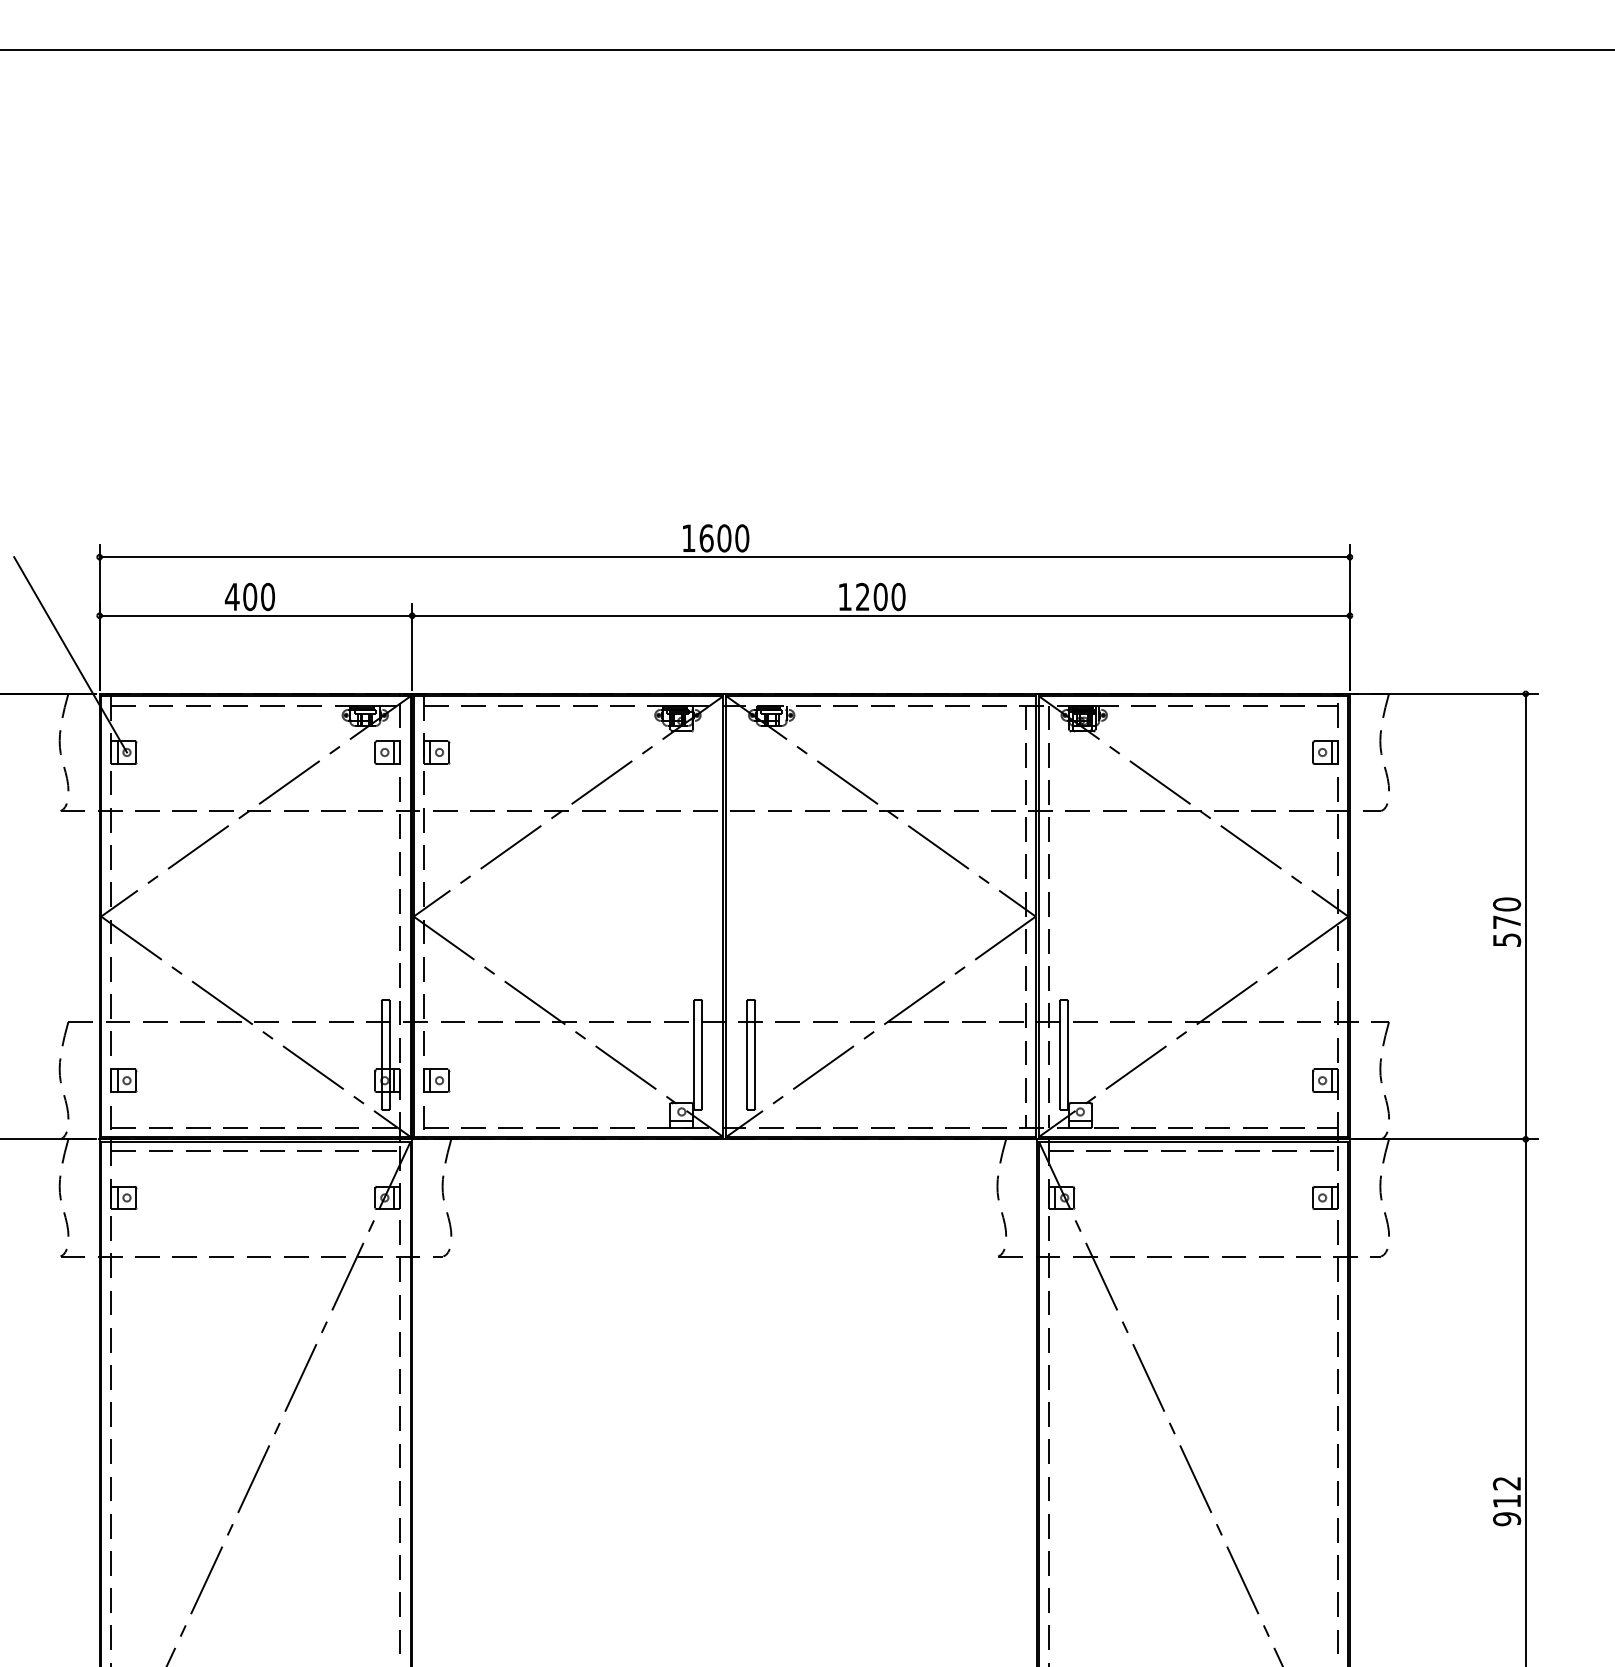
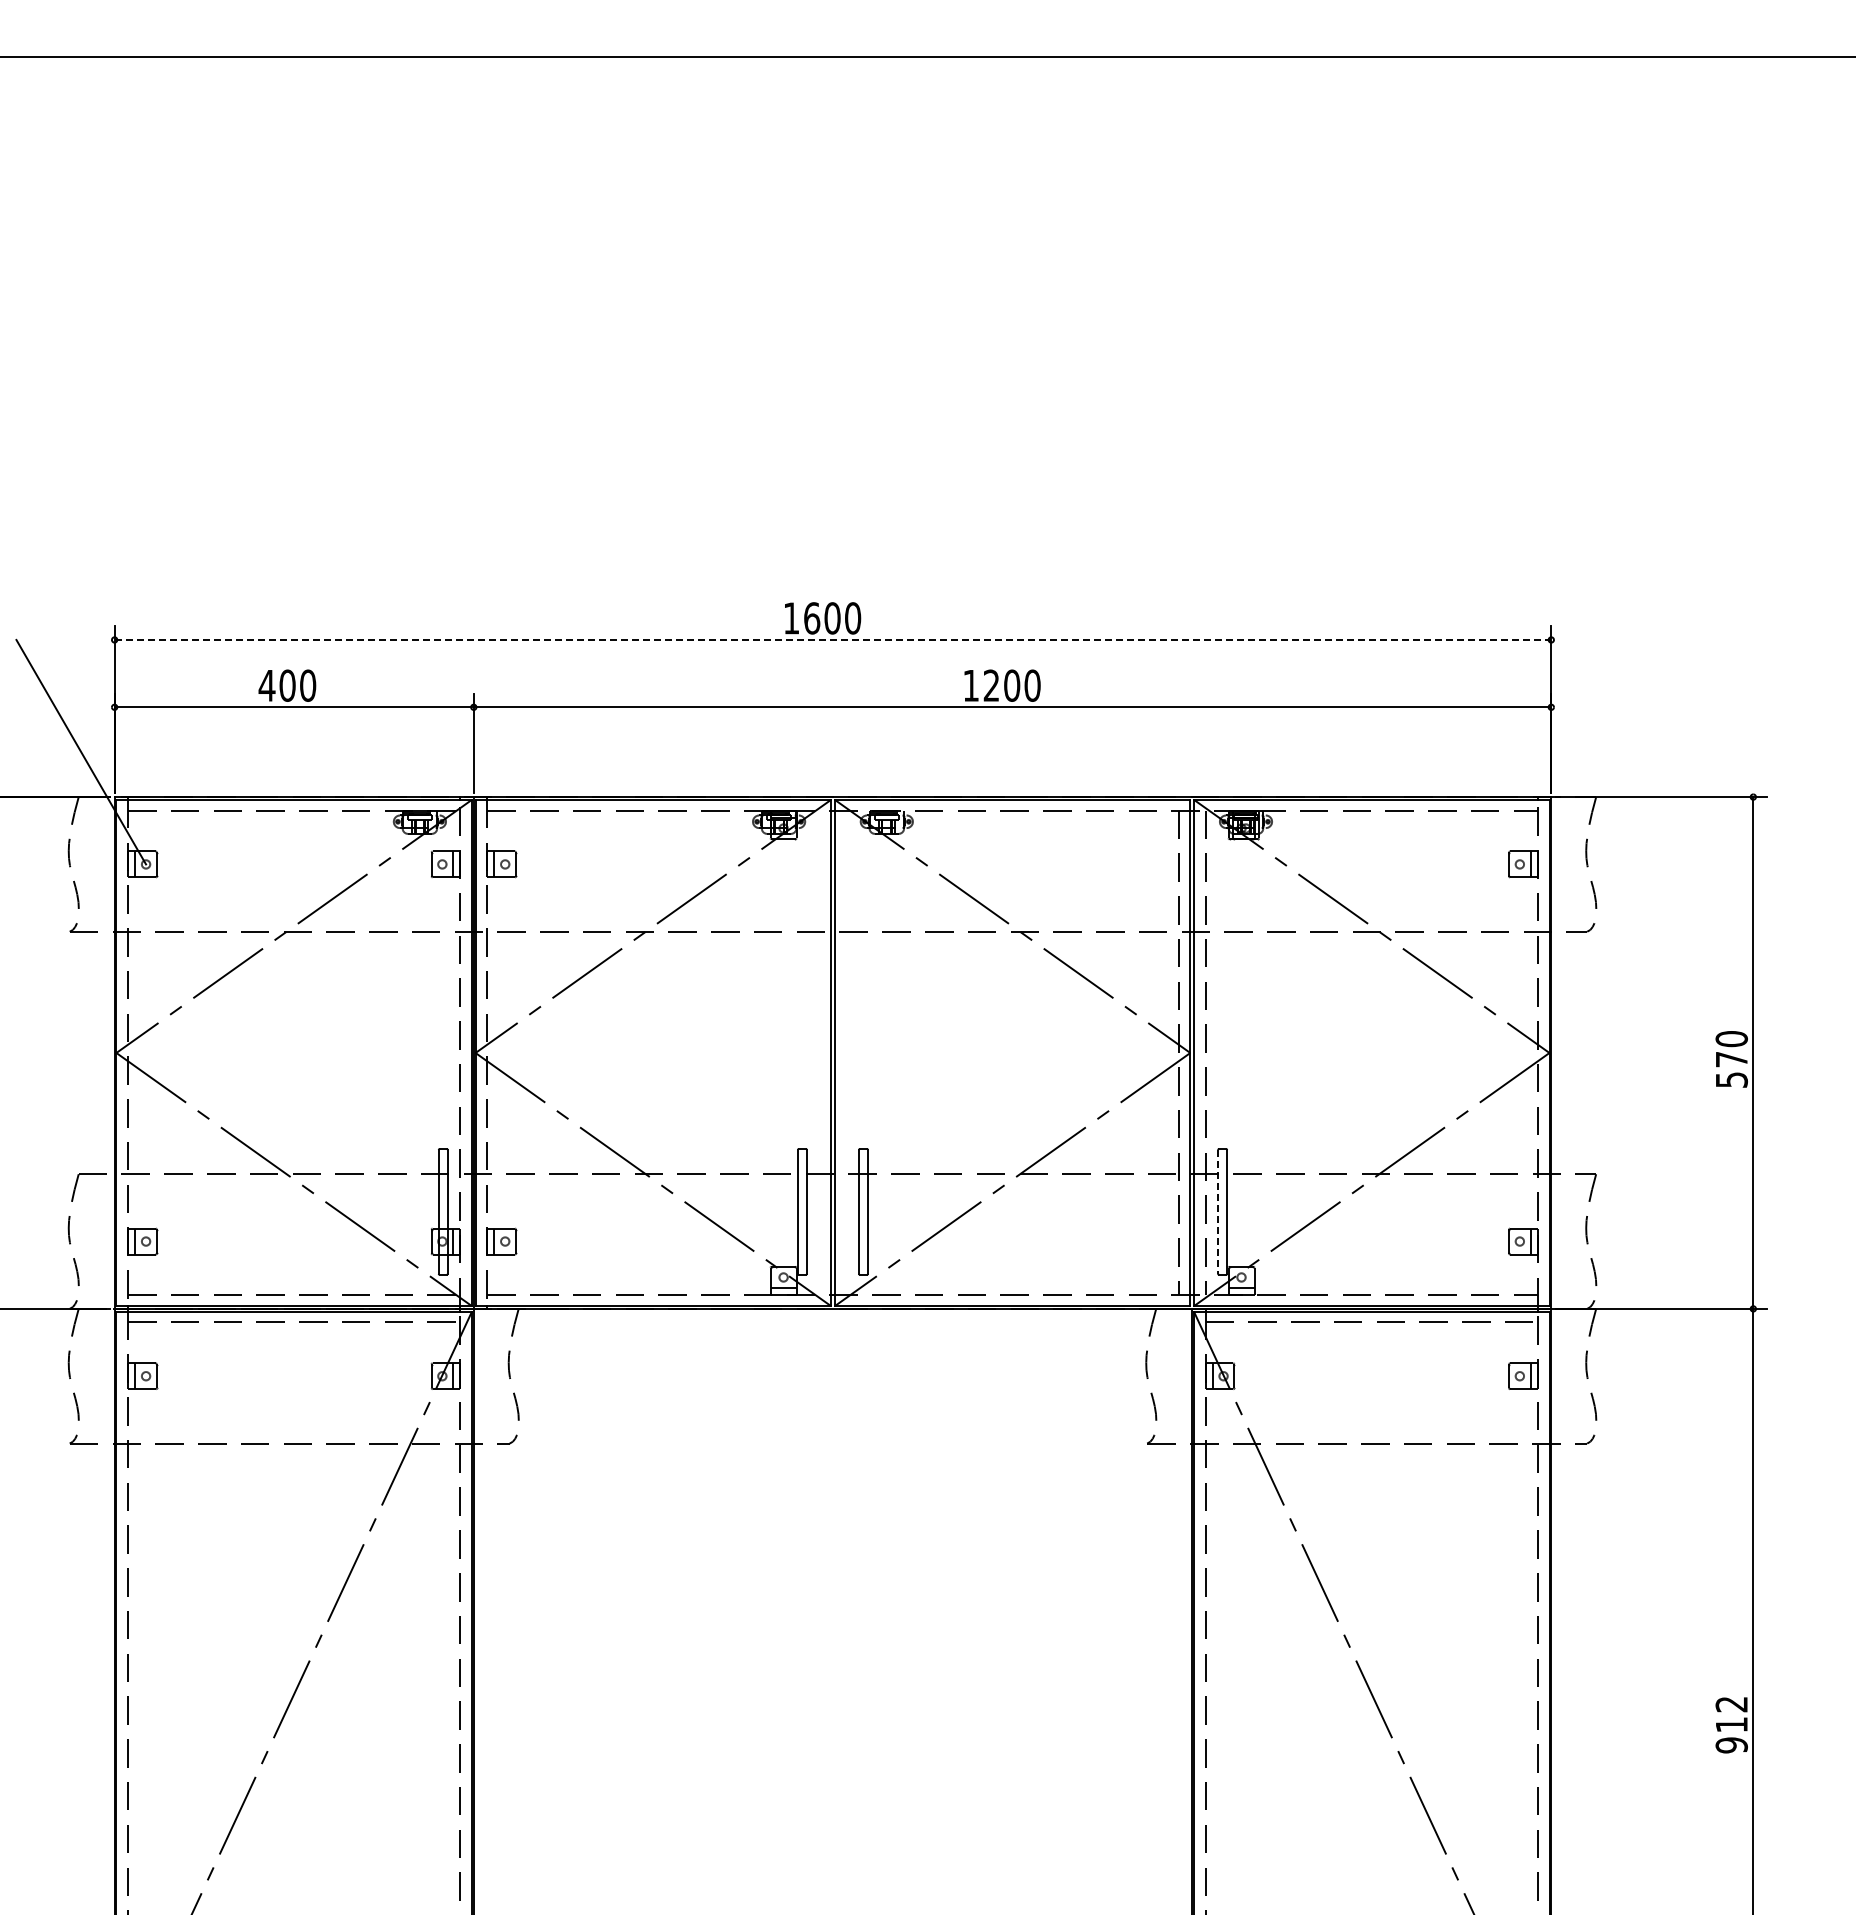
line: (725, 556) -> (833, 639), solid -> dashed
line: (1060, 1054) -> (1218, 1211), solid -> dashed

